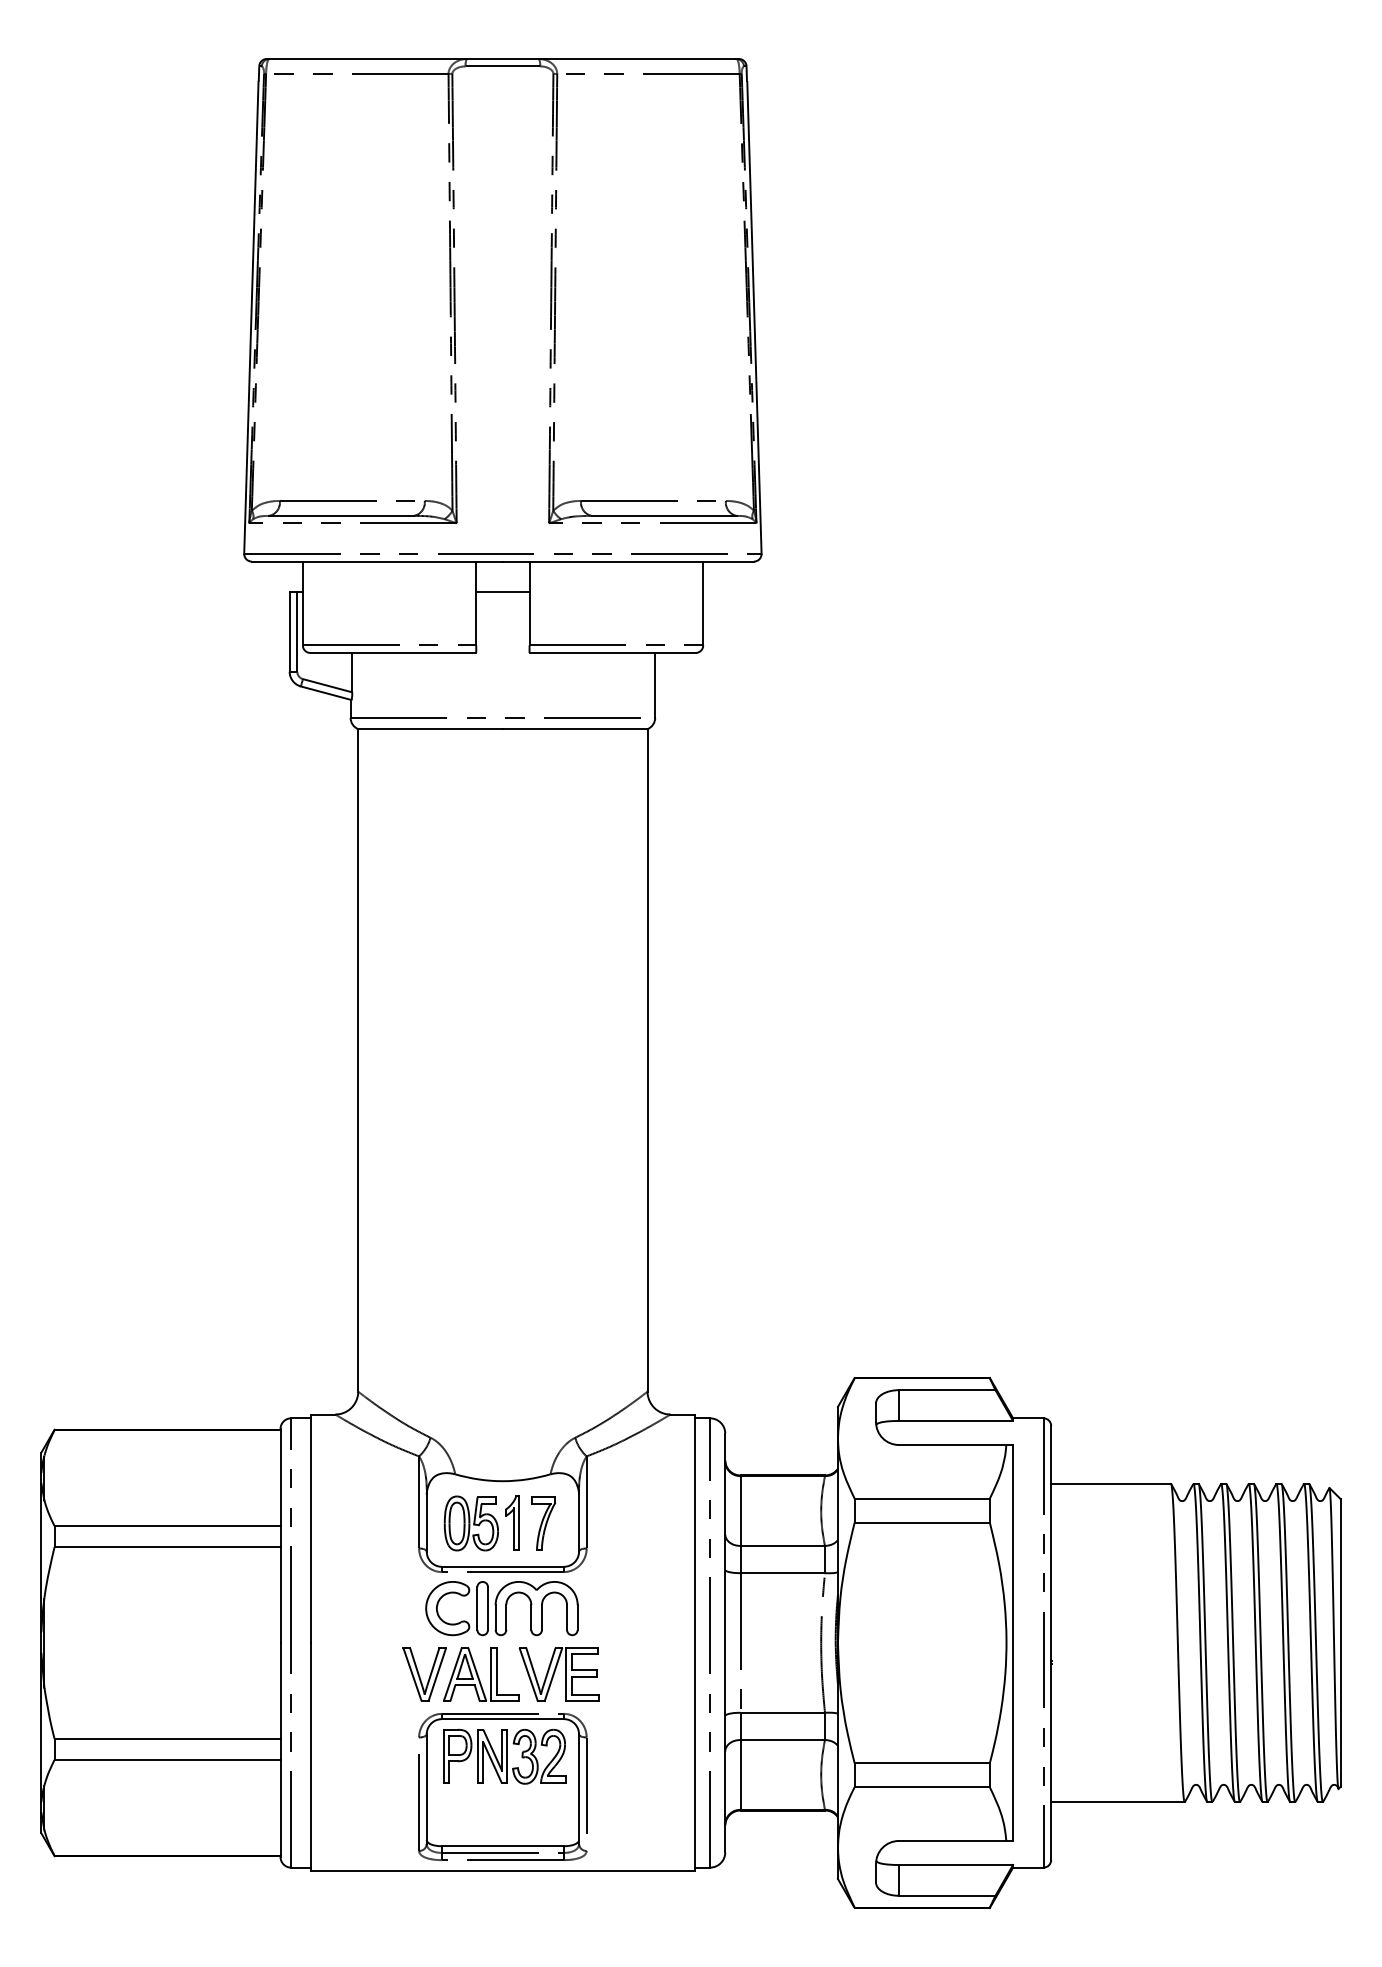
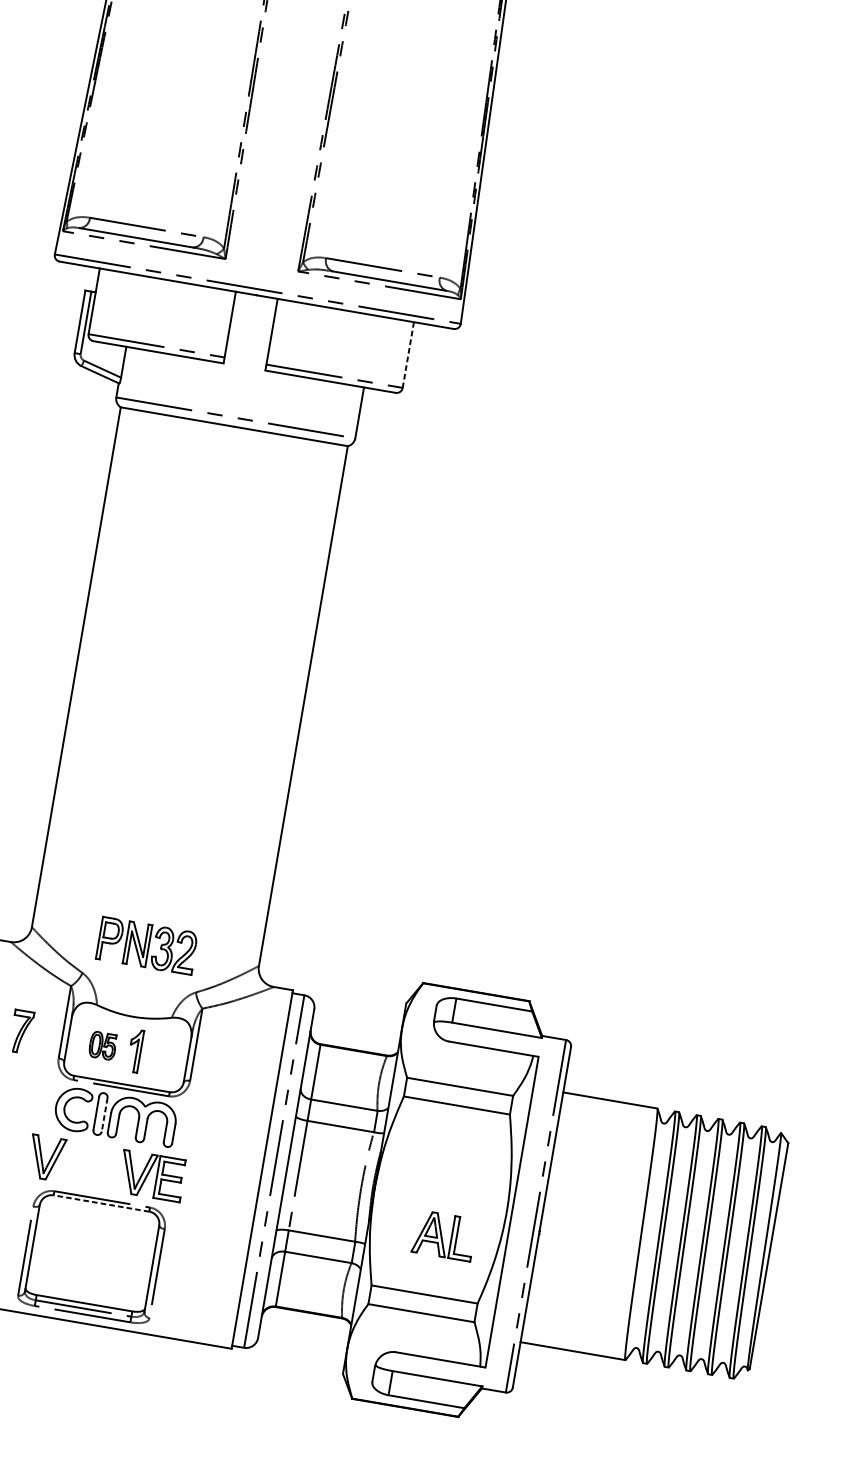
line: (502, 592) -> (252, 319), removed
line: (703, 603) -> (408, 355), solid -> dashed
part: (470, 1523) -> (102, 1045), size x0.6
part: (543, 1523) -> (21, 1031), moved
line: (488, 1609) -> (104, 1115), solid -> dashed
part: (481, 1674) -> (444, 1235), moved
line: (502, 1719) -> (101, 1203), solid -> dashed
part: (504, 1756) -> (146, 945), moved

